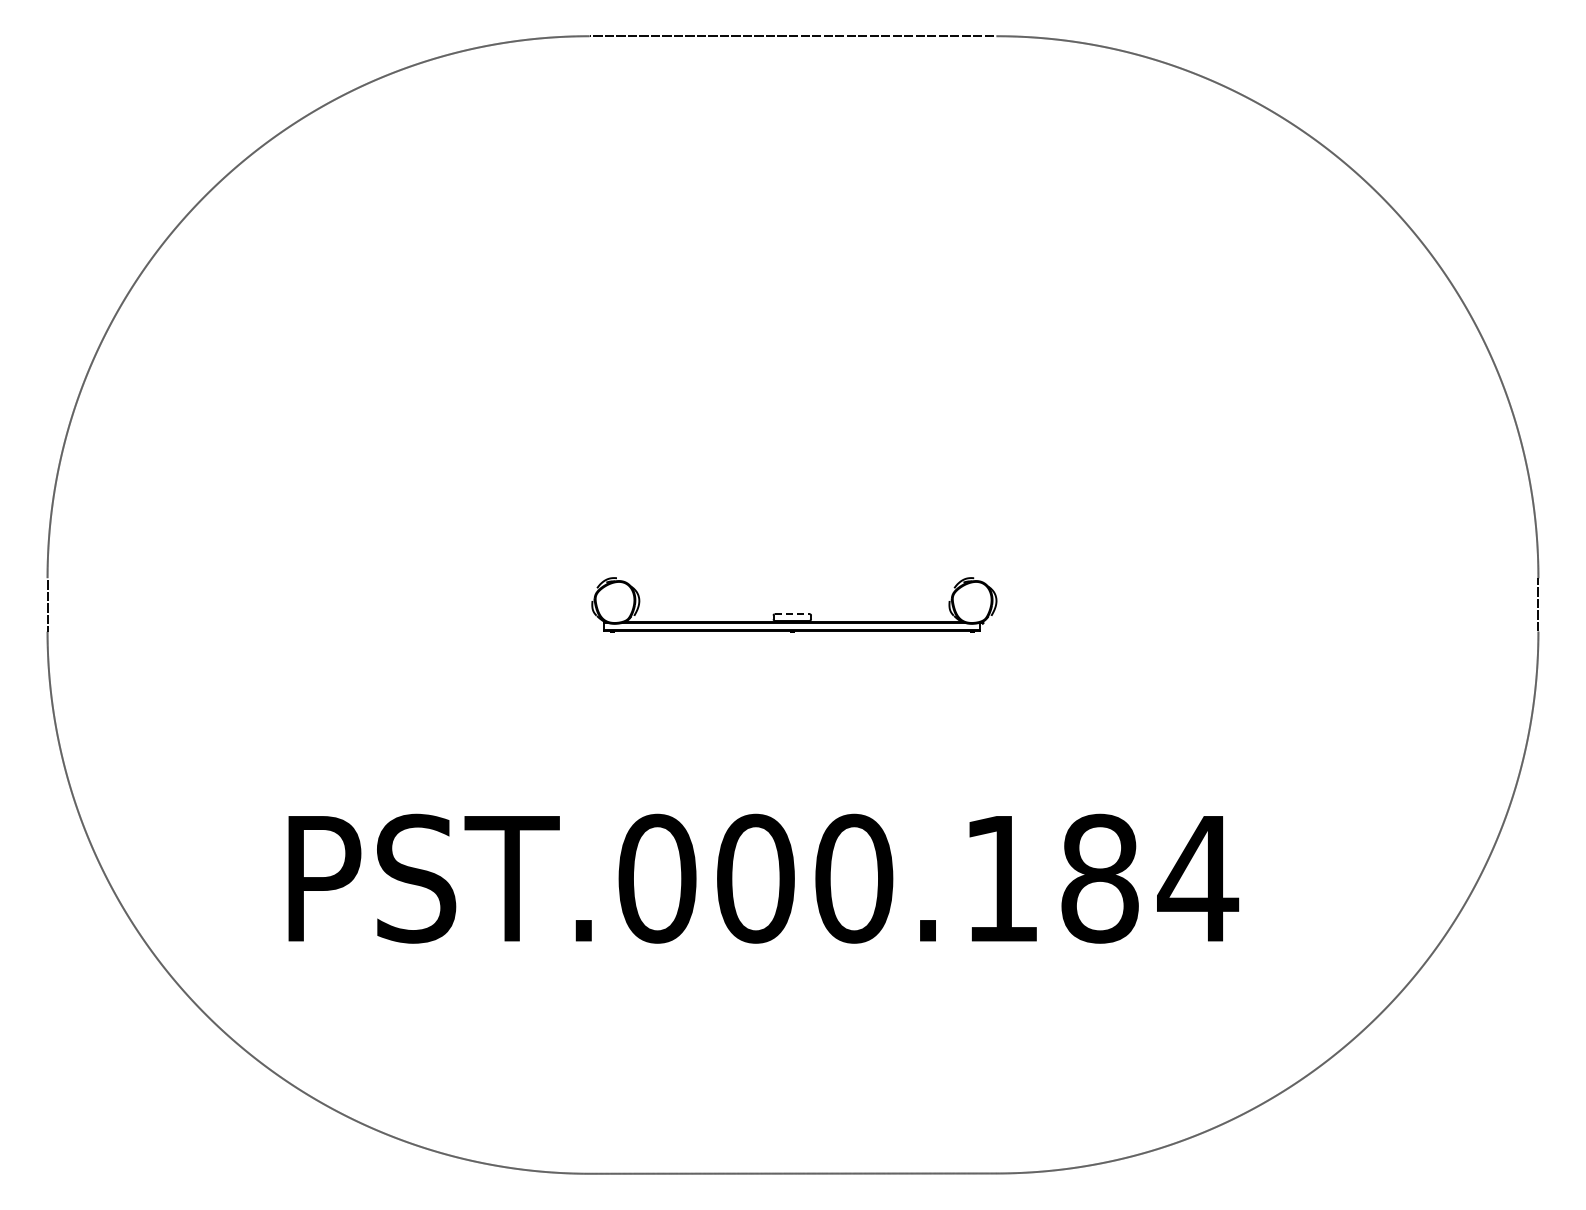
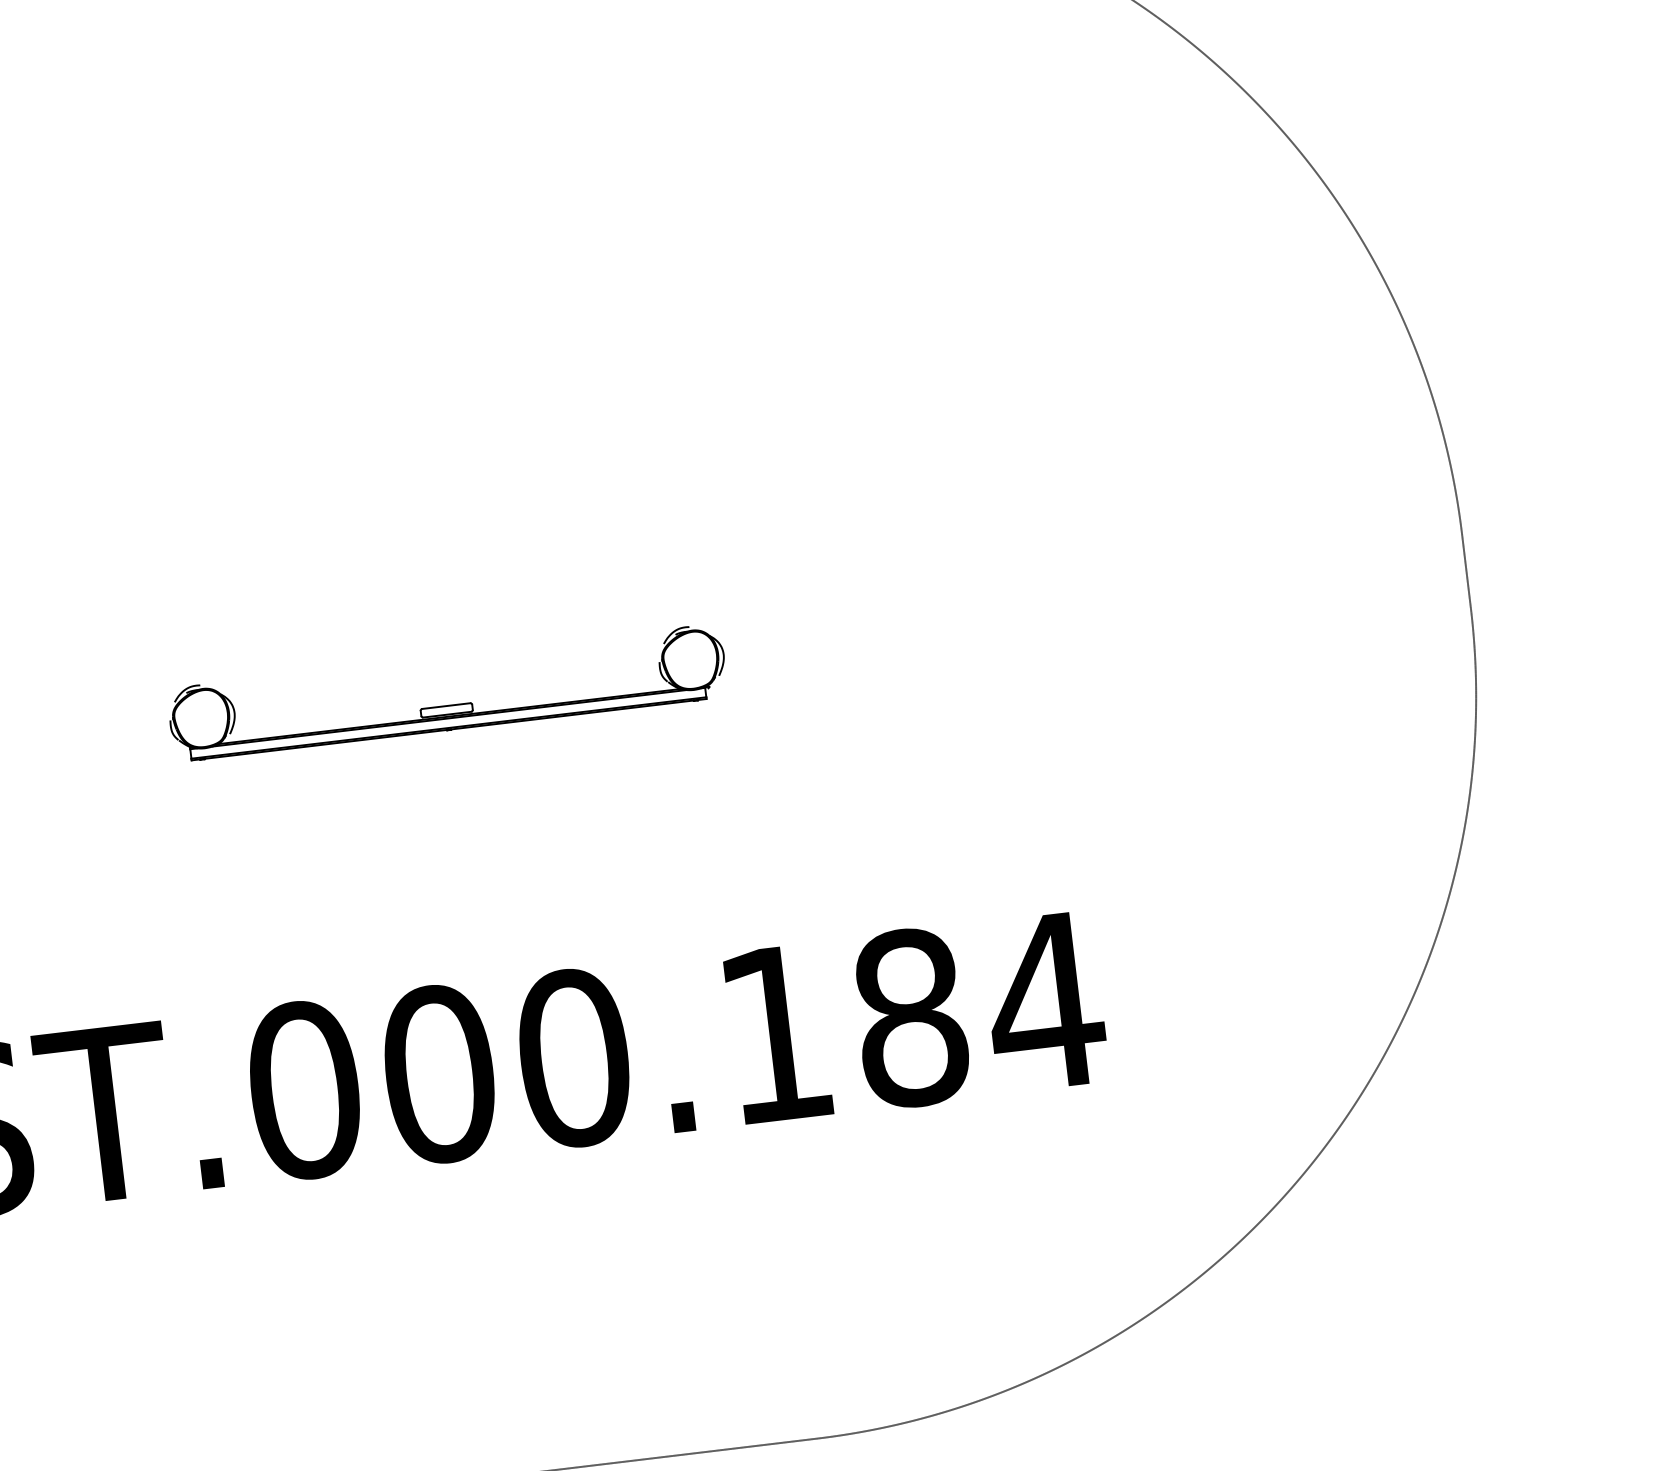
line: (792, 614) -> (446, 706), dashed -> solid

